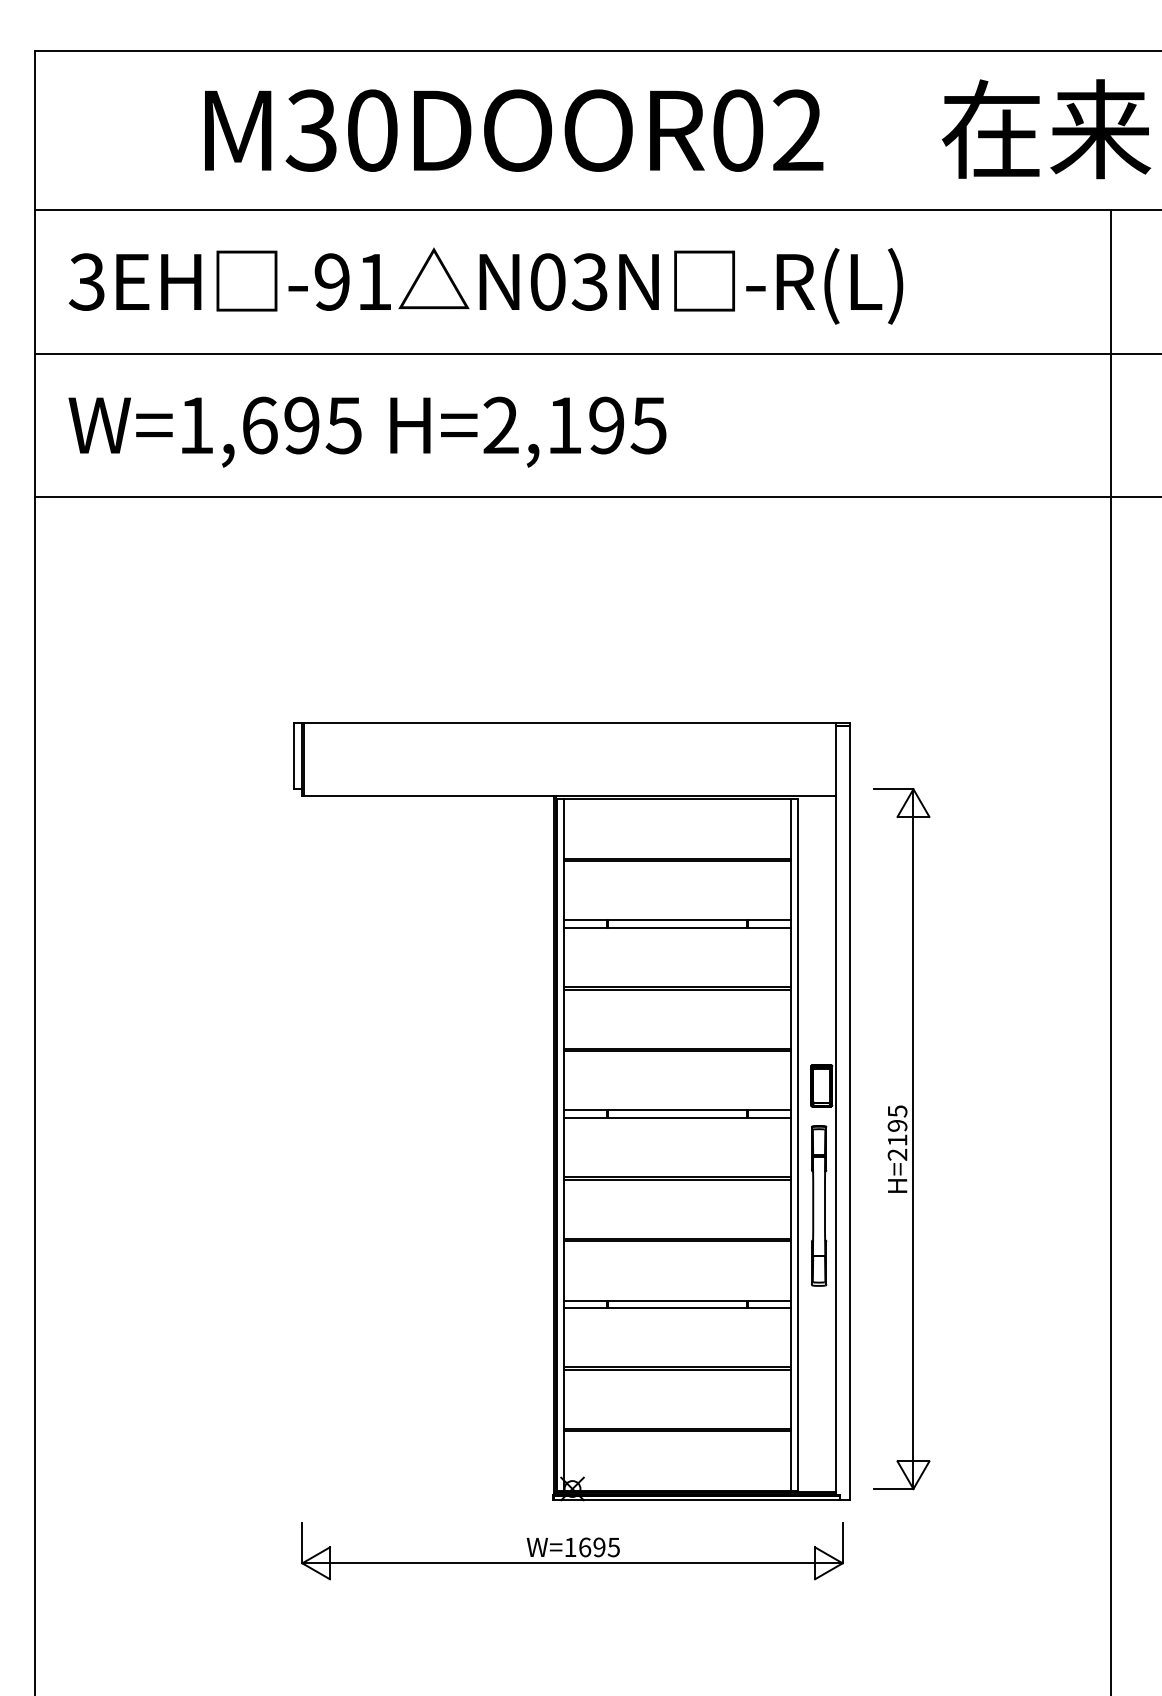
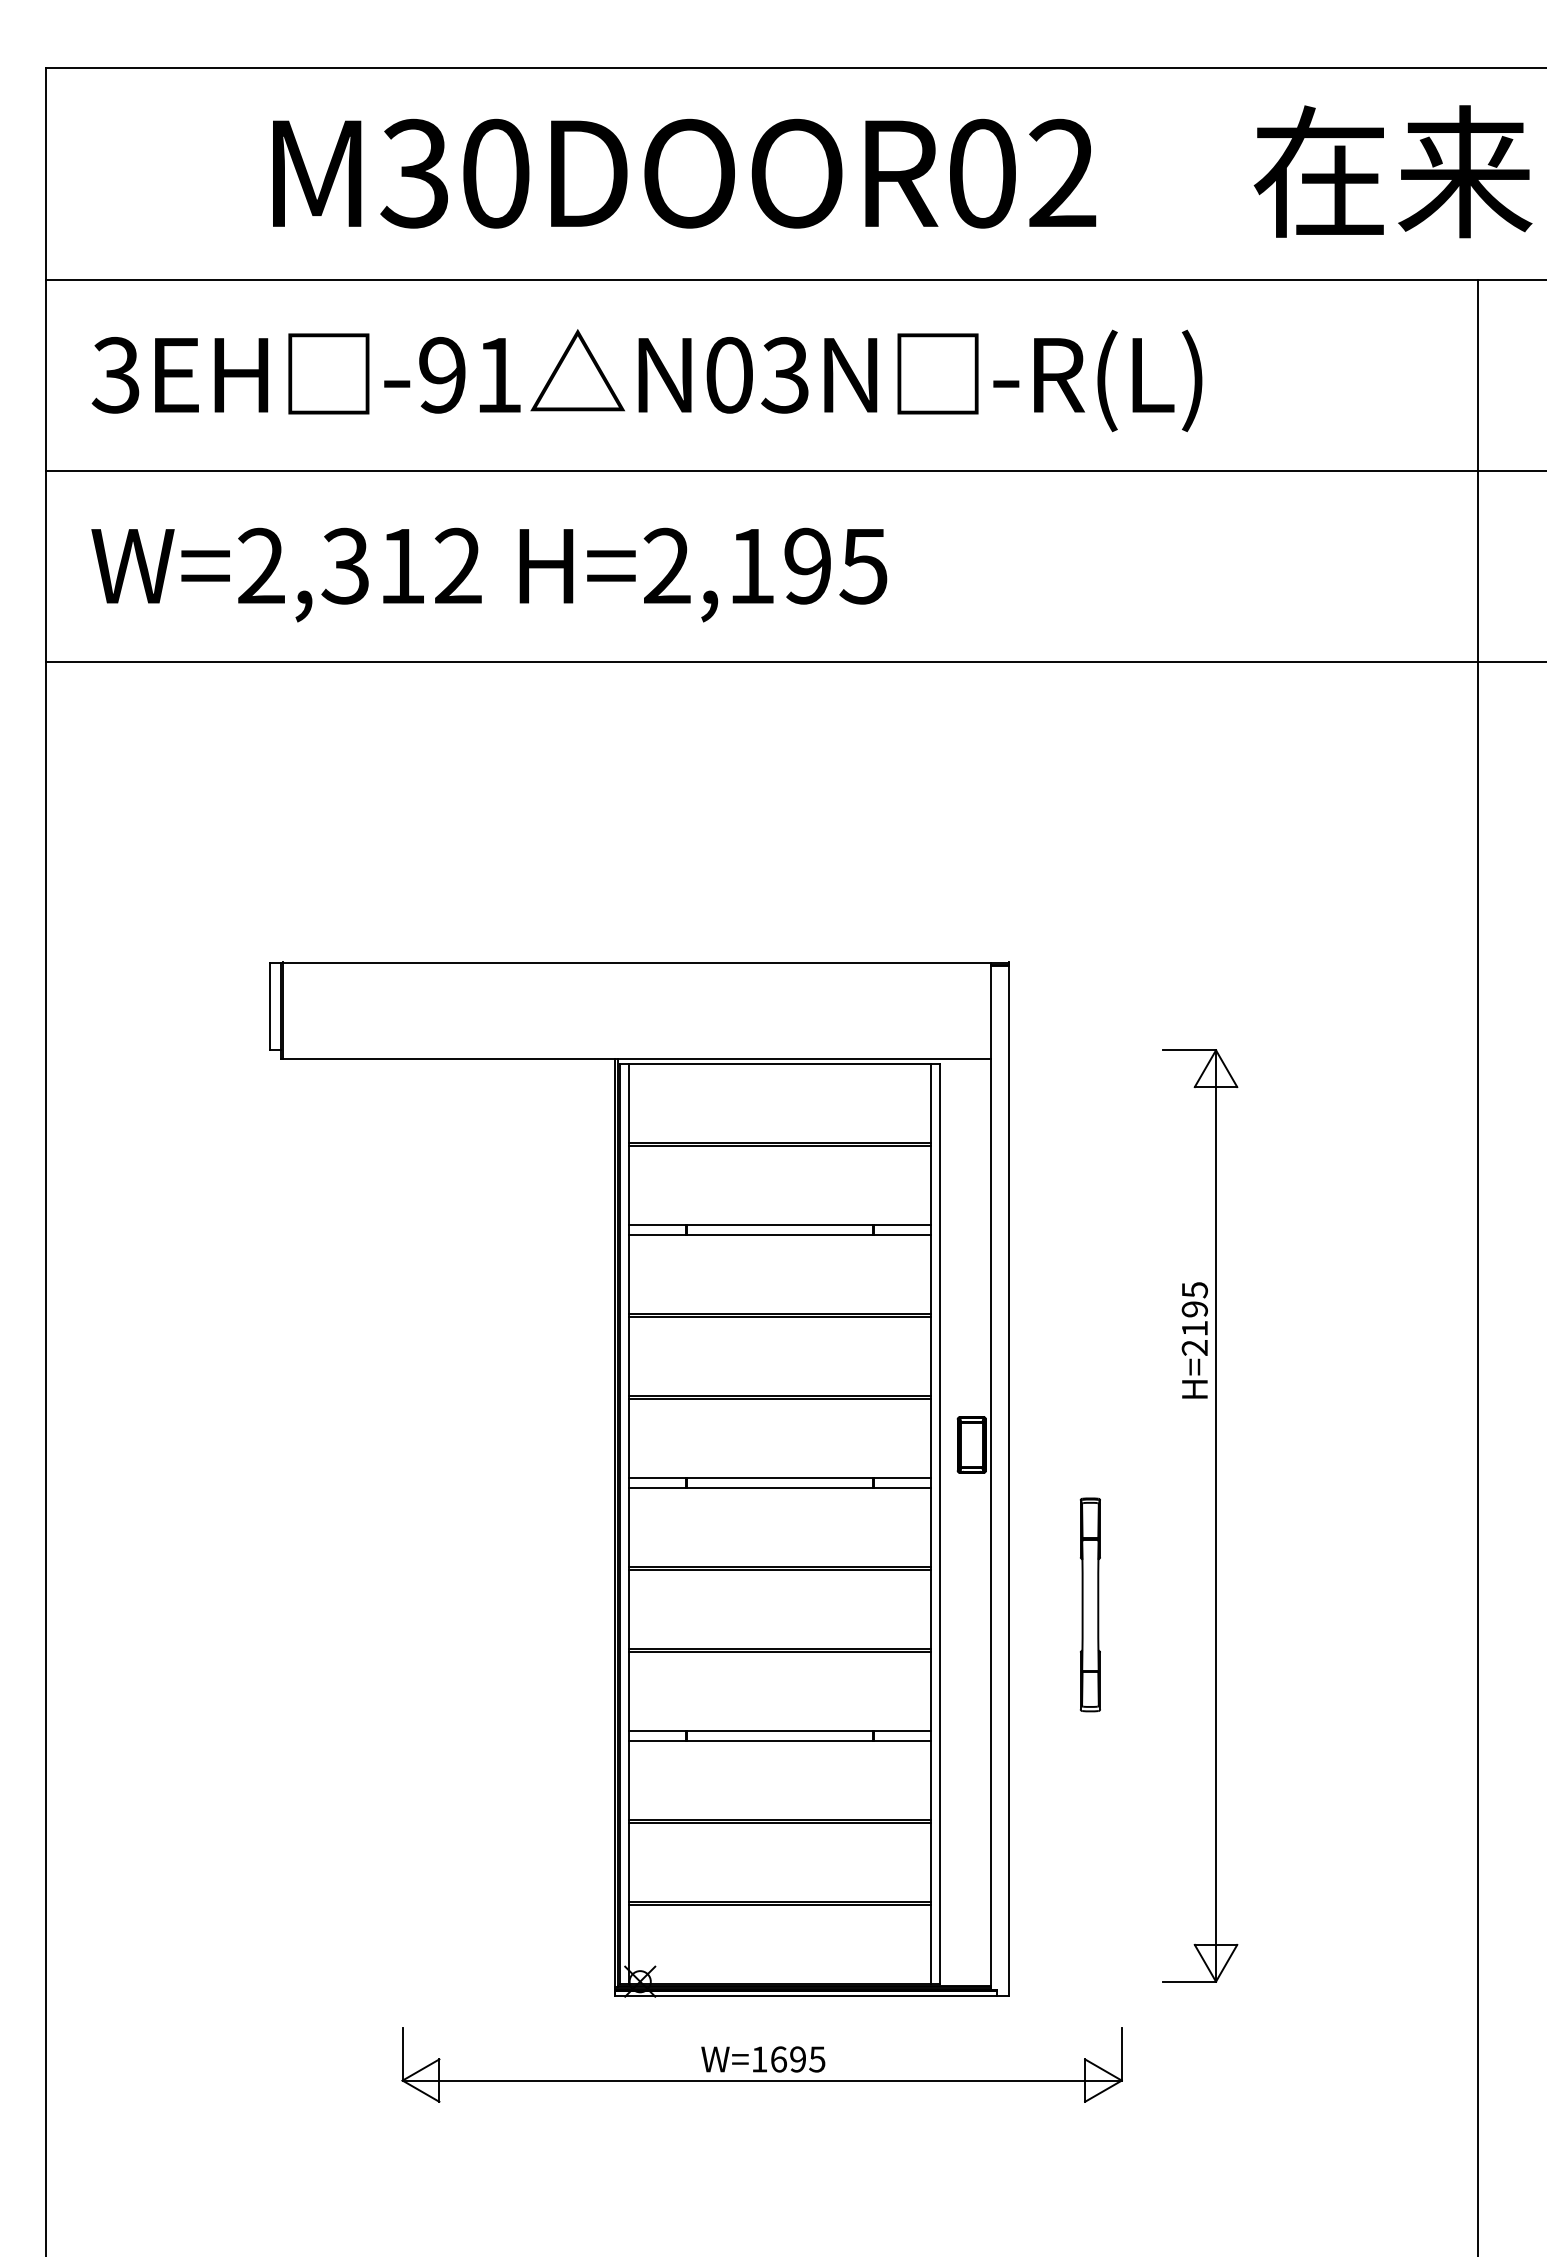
text: (269, 425) -> (359, 565), W=1,695 -> W=2,312
part: (571, 1111) -> (639, 1479), moved
text: (897, 1149) -> (1194, 1340), moved

